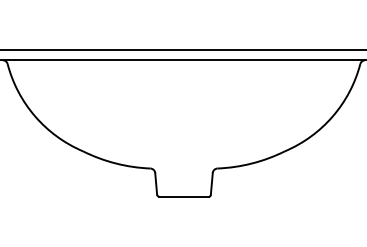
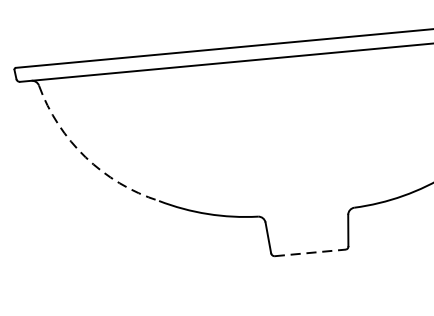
arc: (35, 116) -> (85, 157), solid -> dashed
line: (184, 196) -> (310, 252), solid -> dashed

